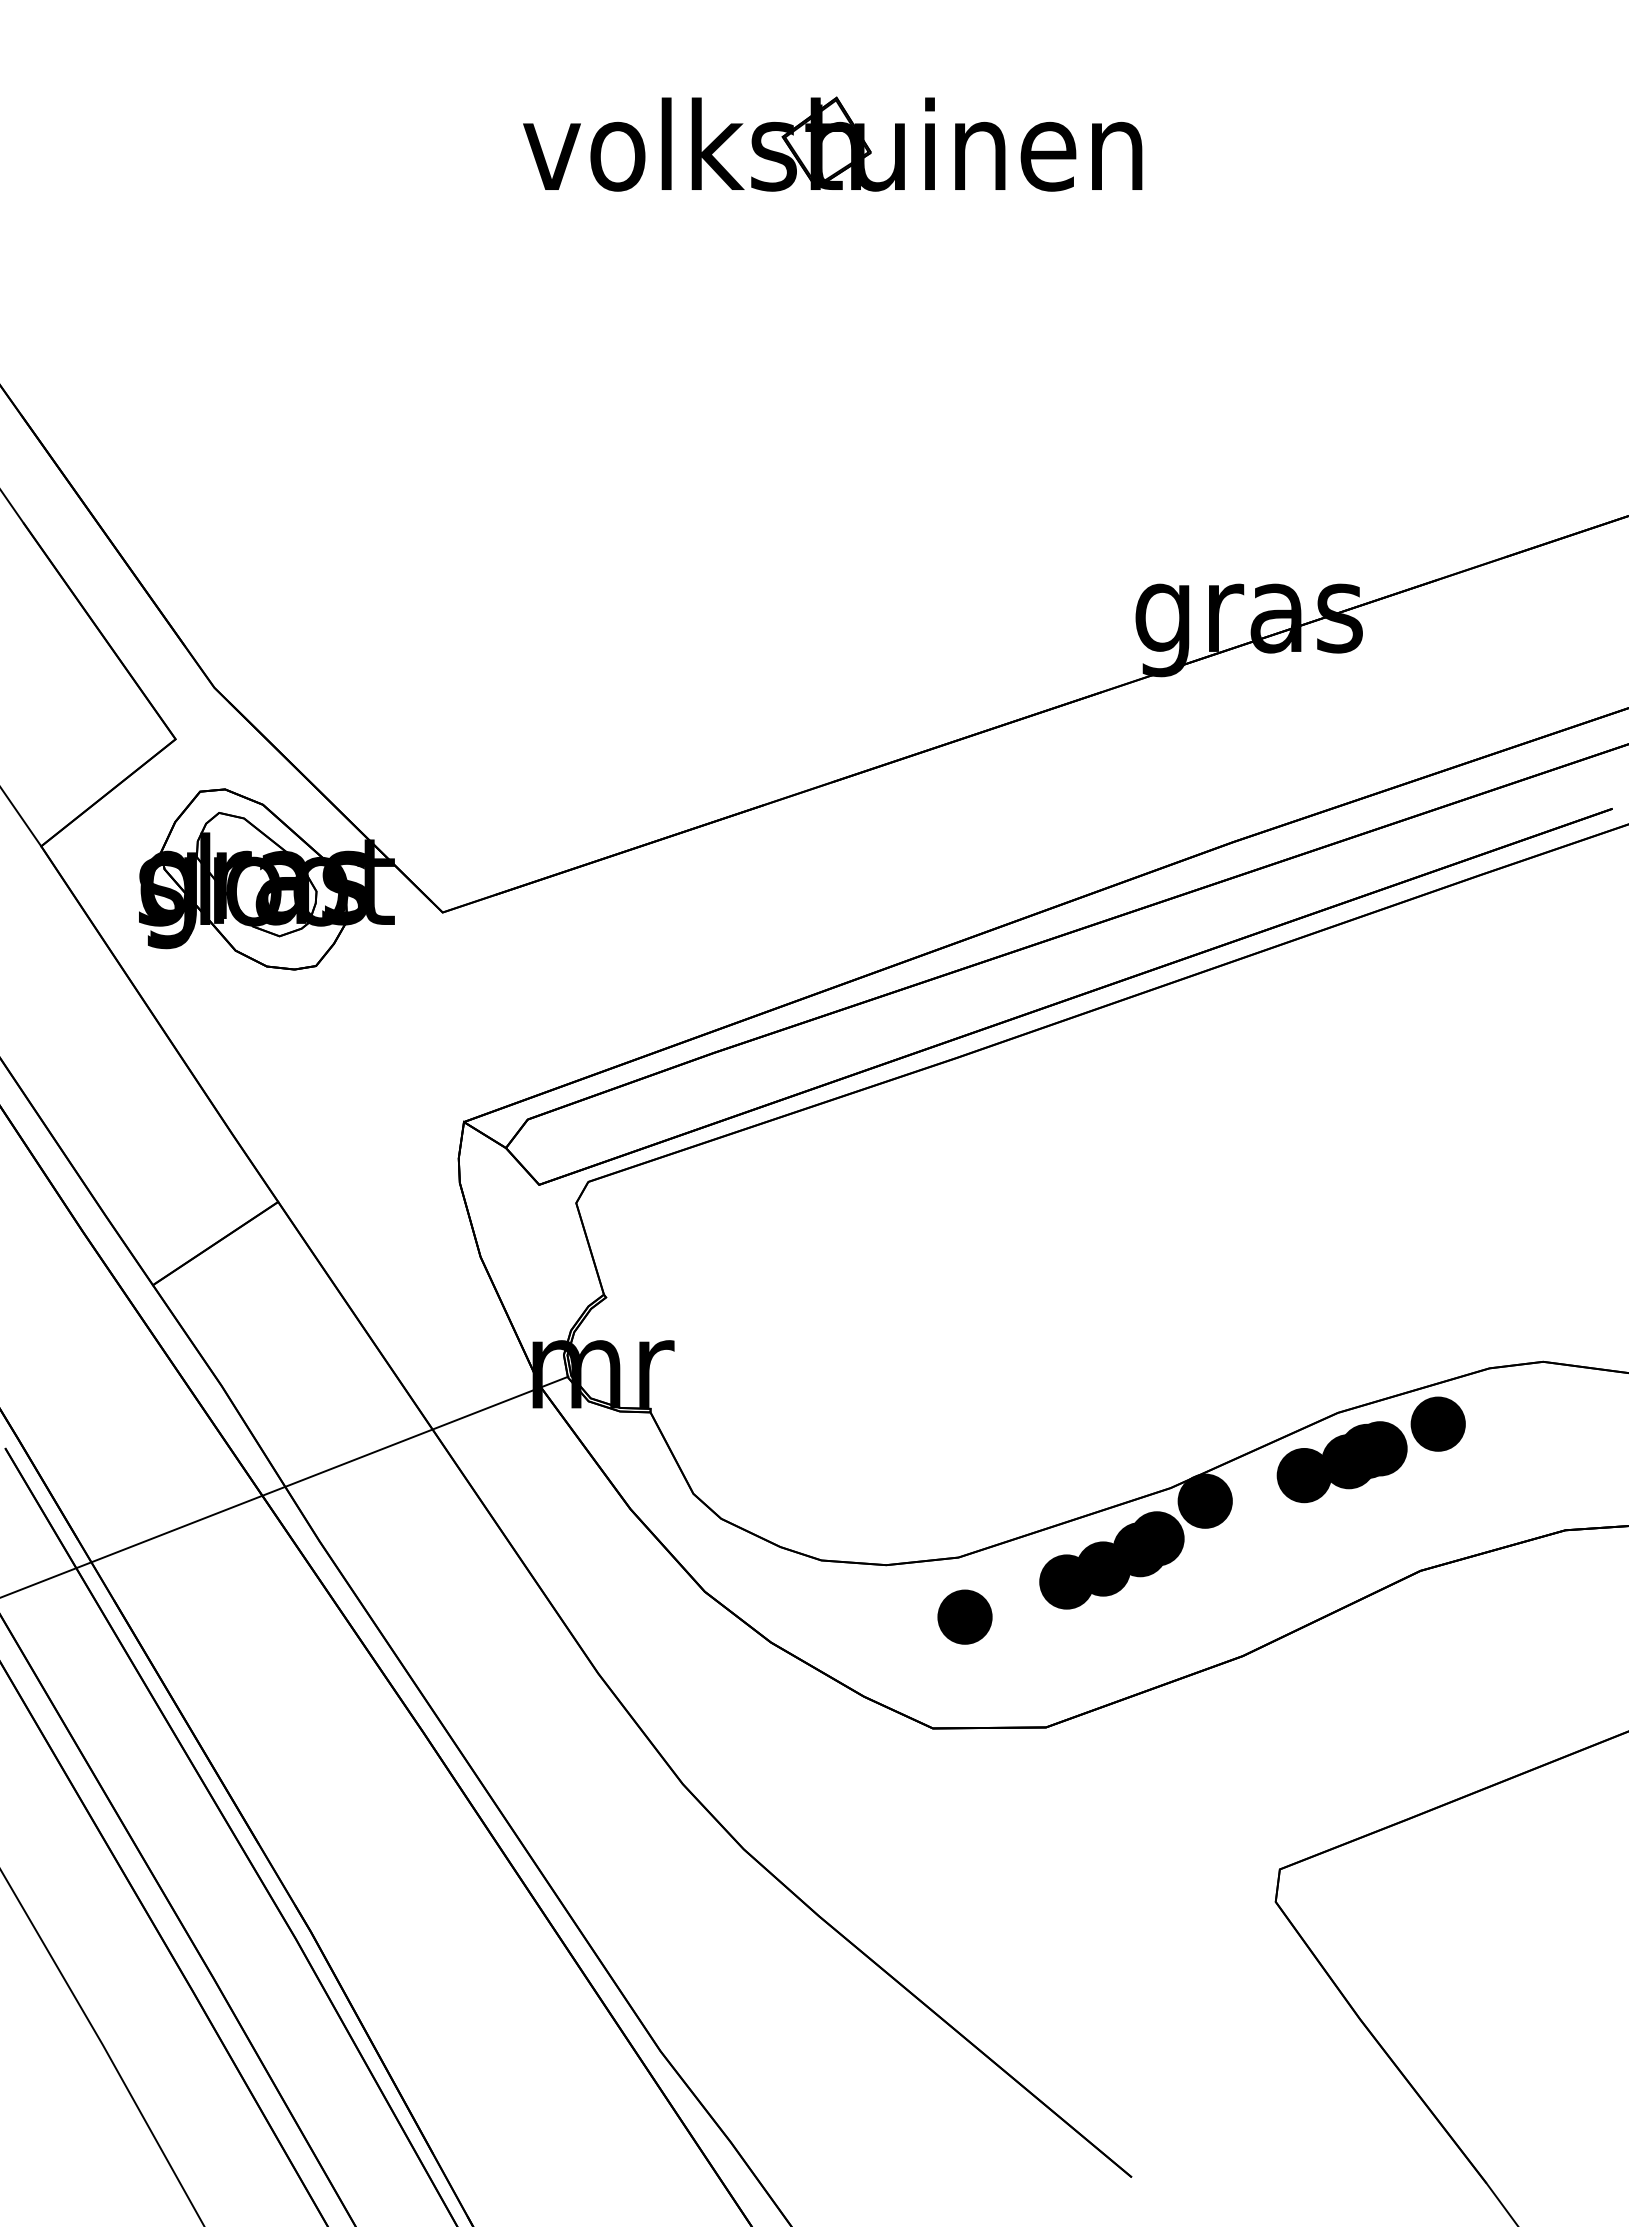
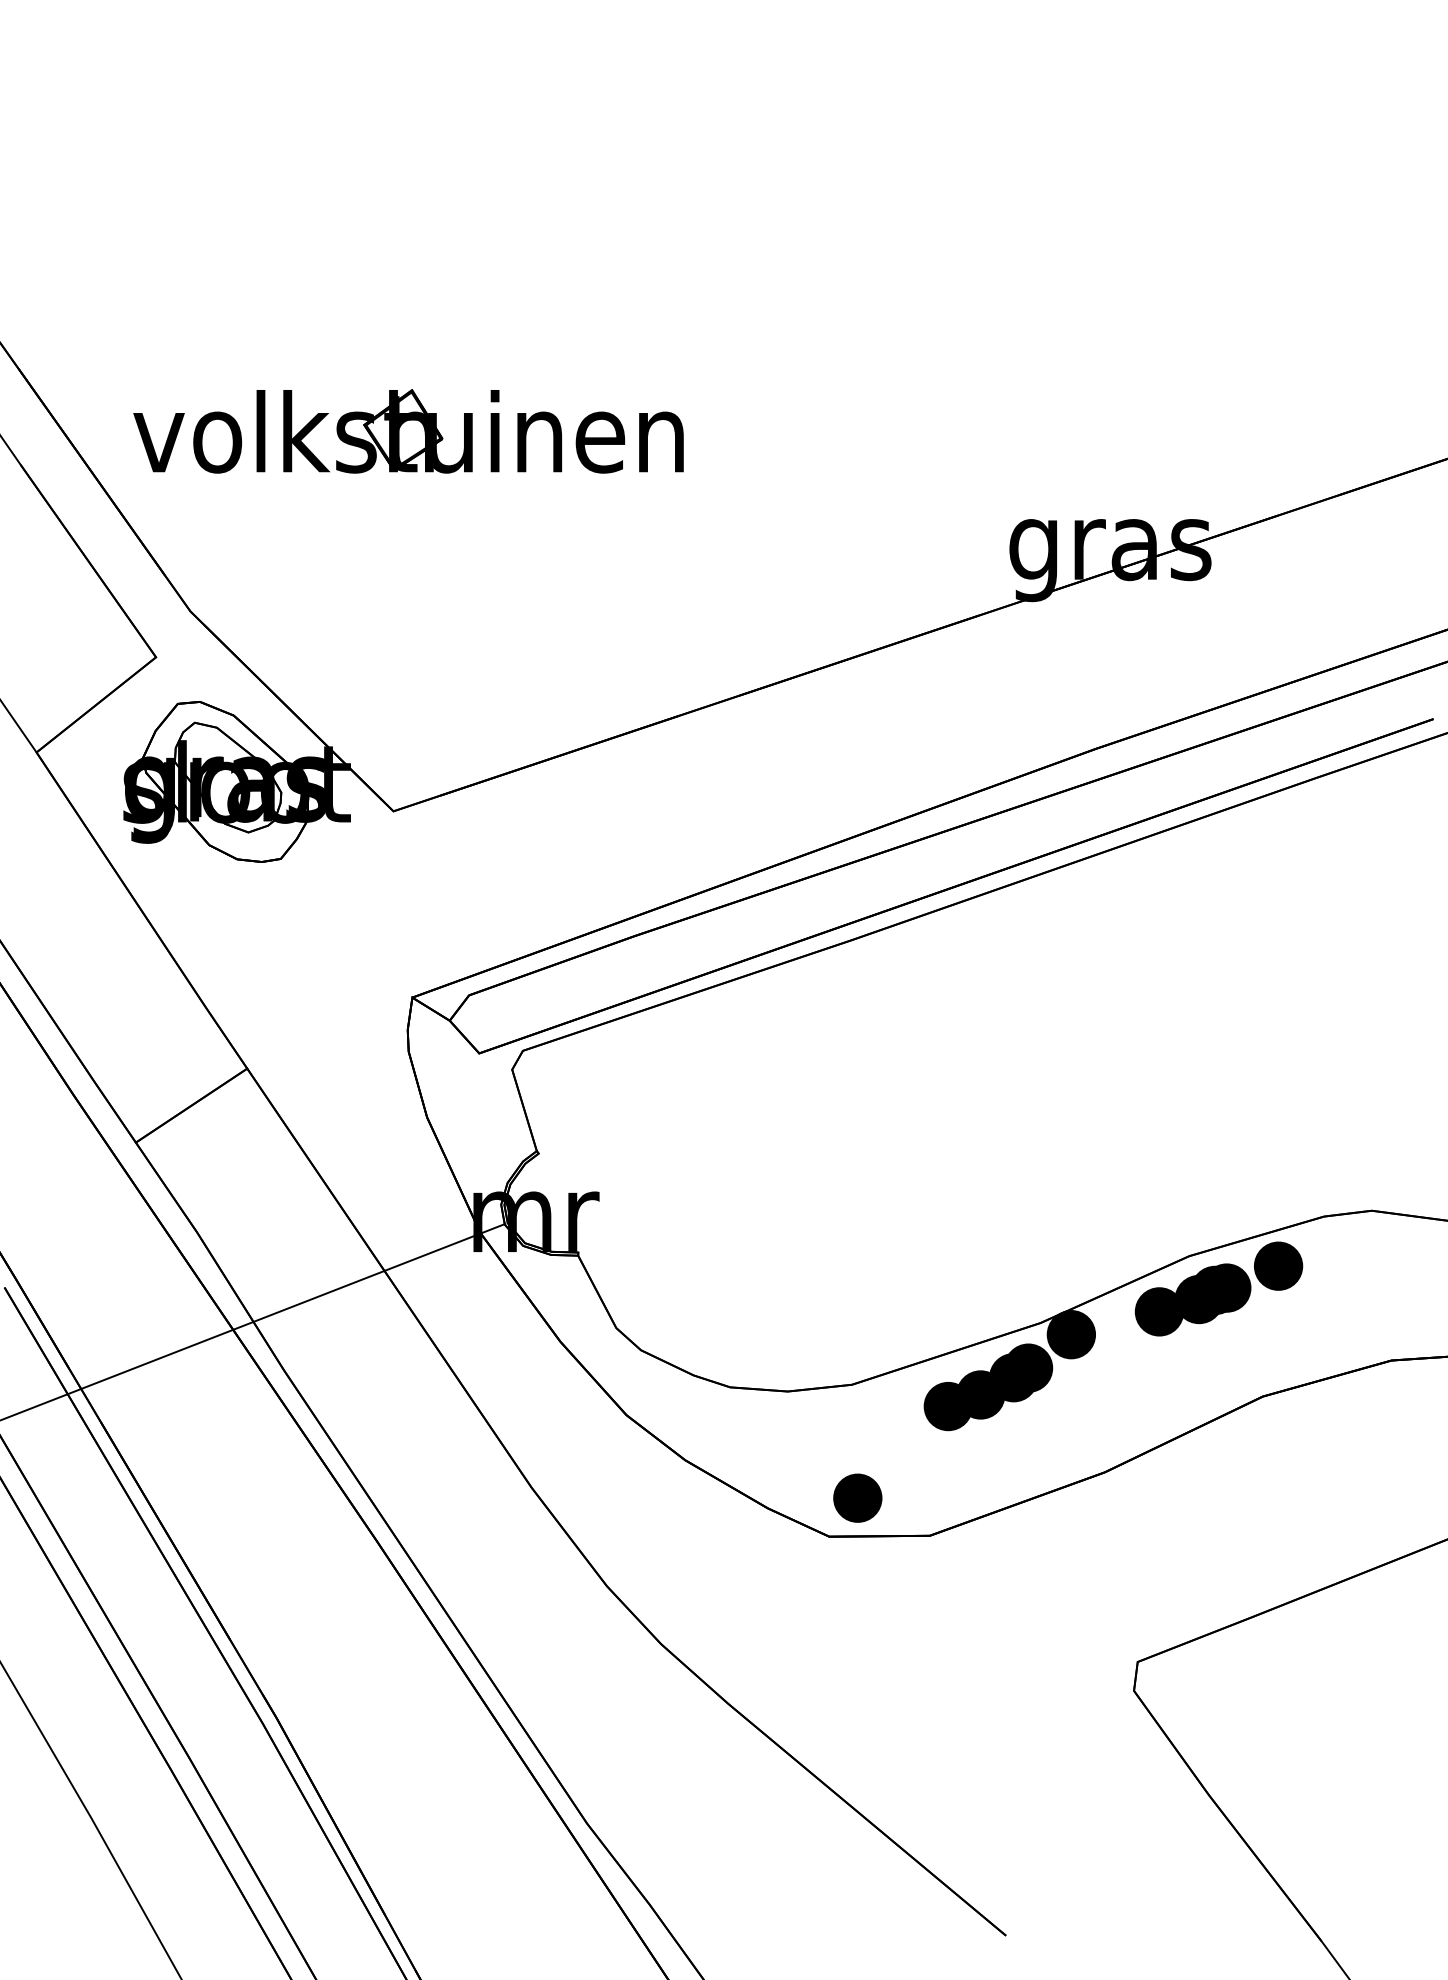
part: (832, 143) -> (408, 430), moved
part: (964, 1616) -> (857, 1497), moved

